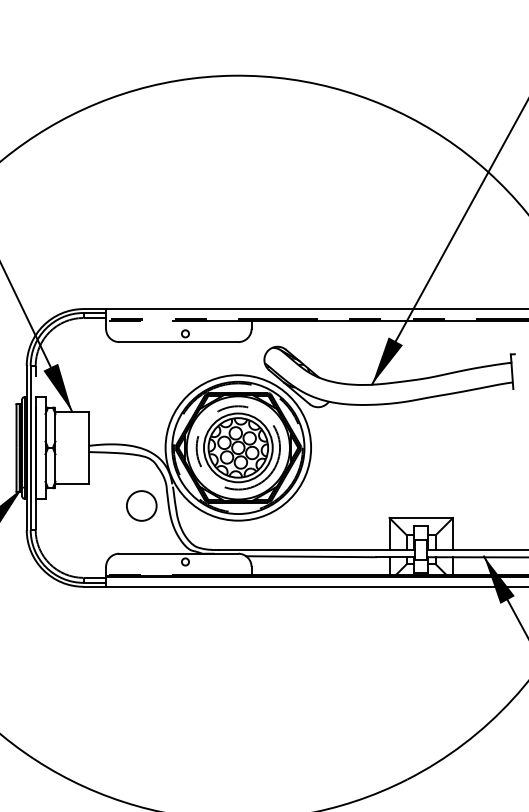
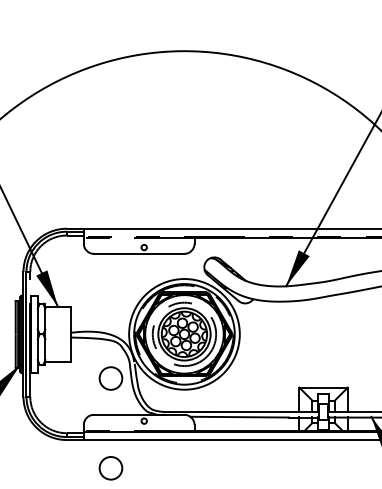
circle: (141, 623) -> (110, 467), added

